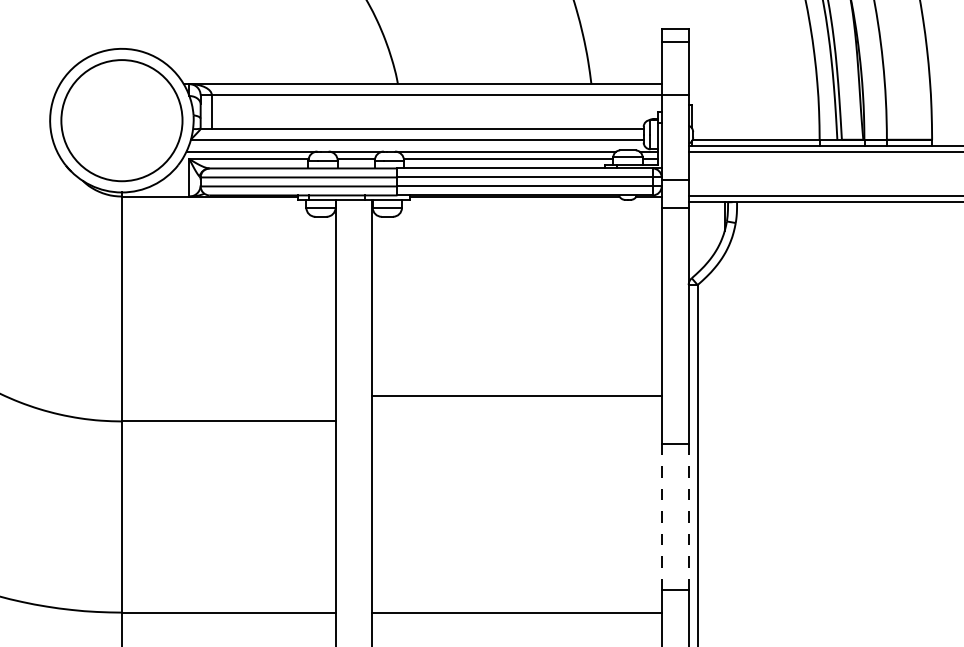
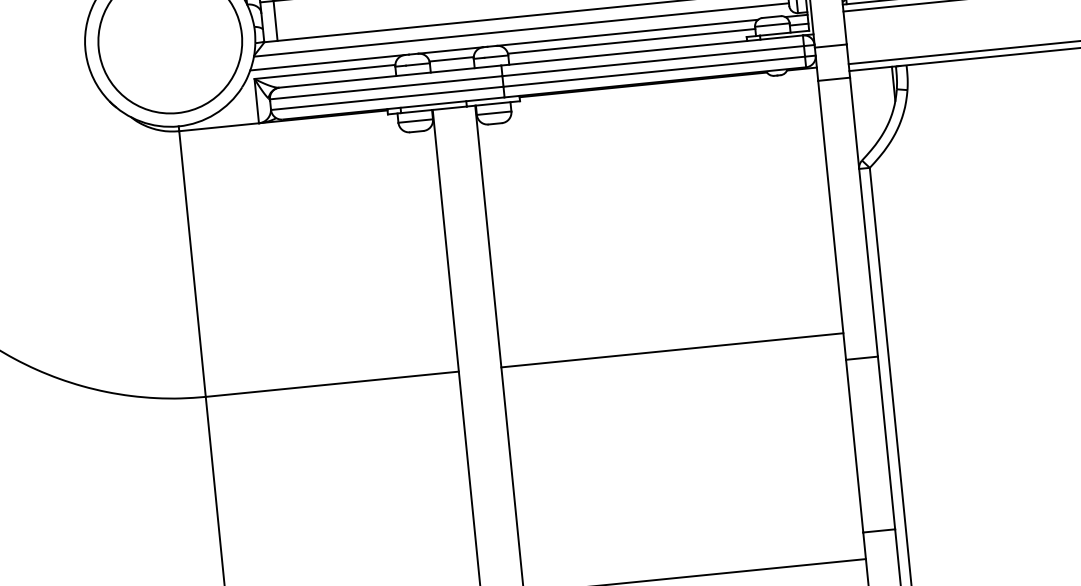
line: (516, 396) -> (671, 350), moved
line: (661, 516) -> (854, 445), dashed -> solid
line: (688, 517) -> (886, 443), dashed -> solid

